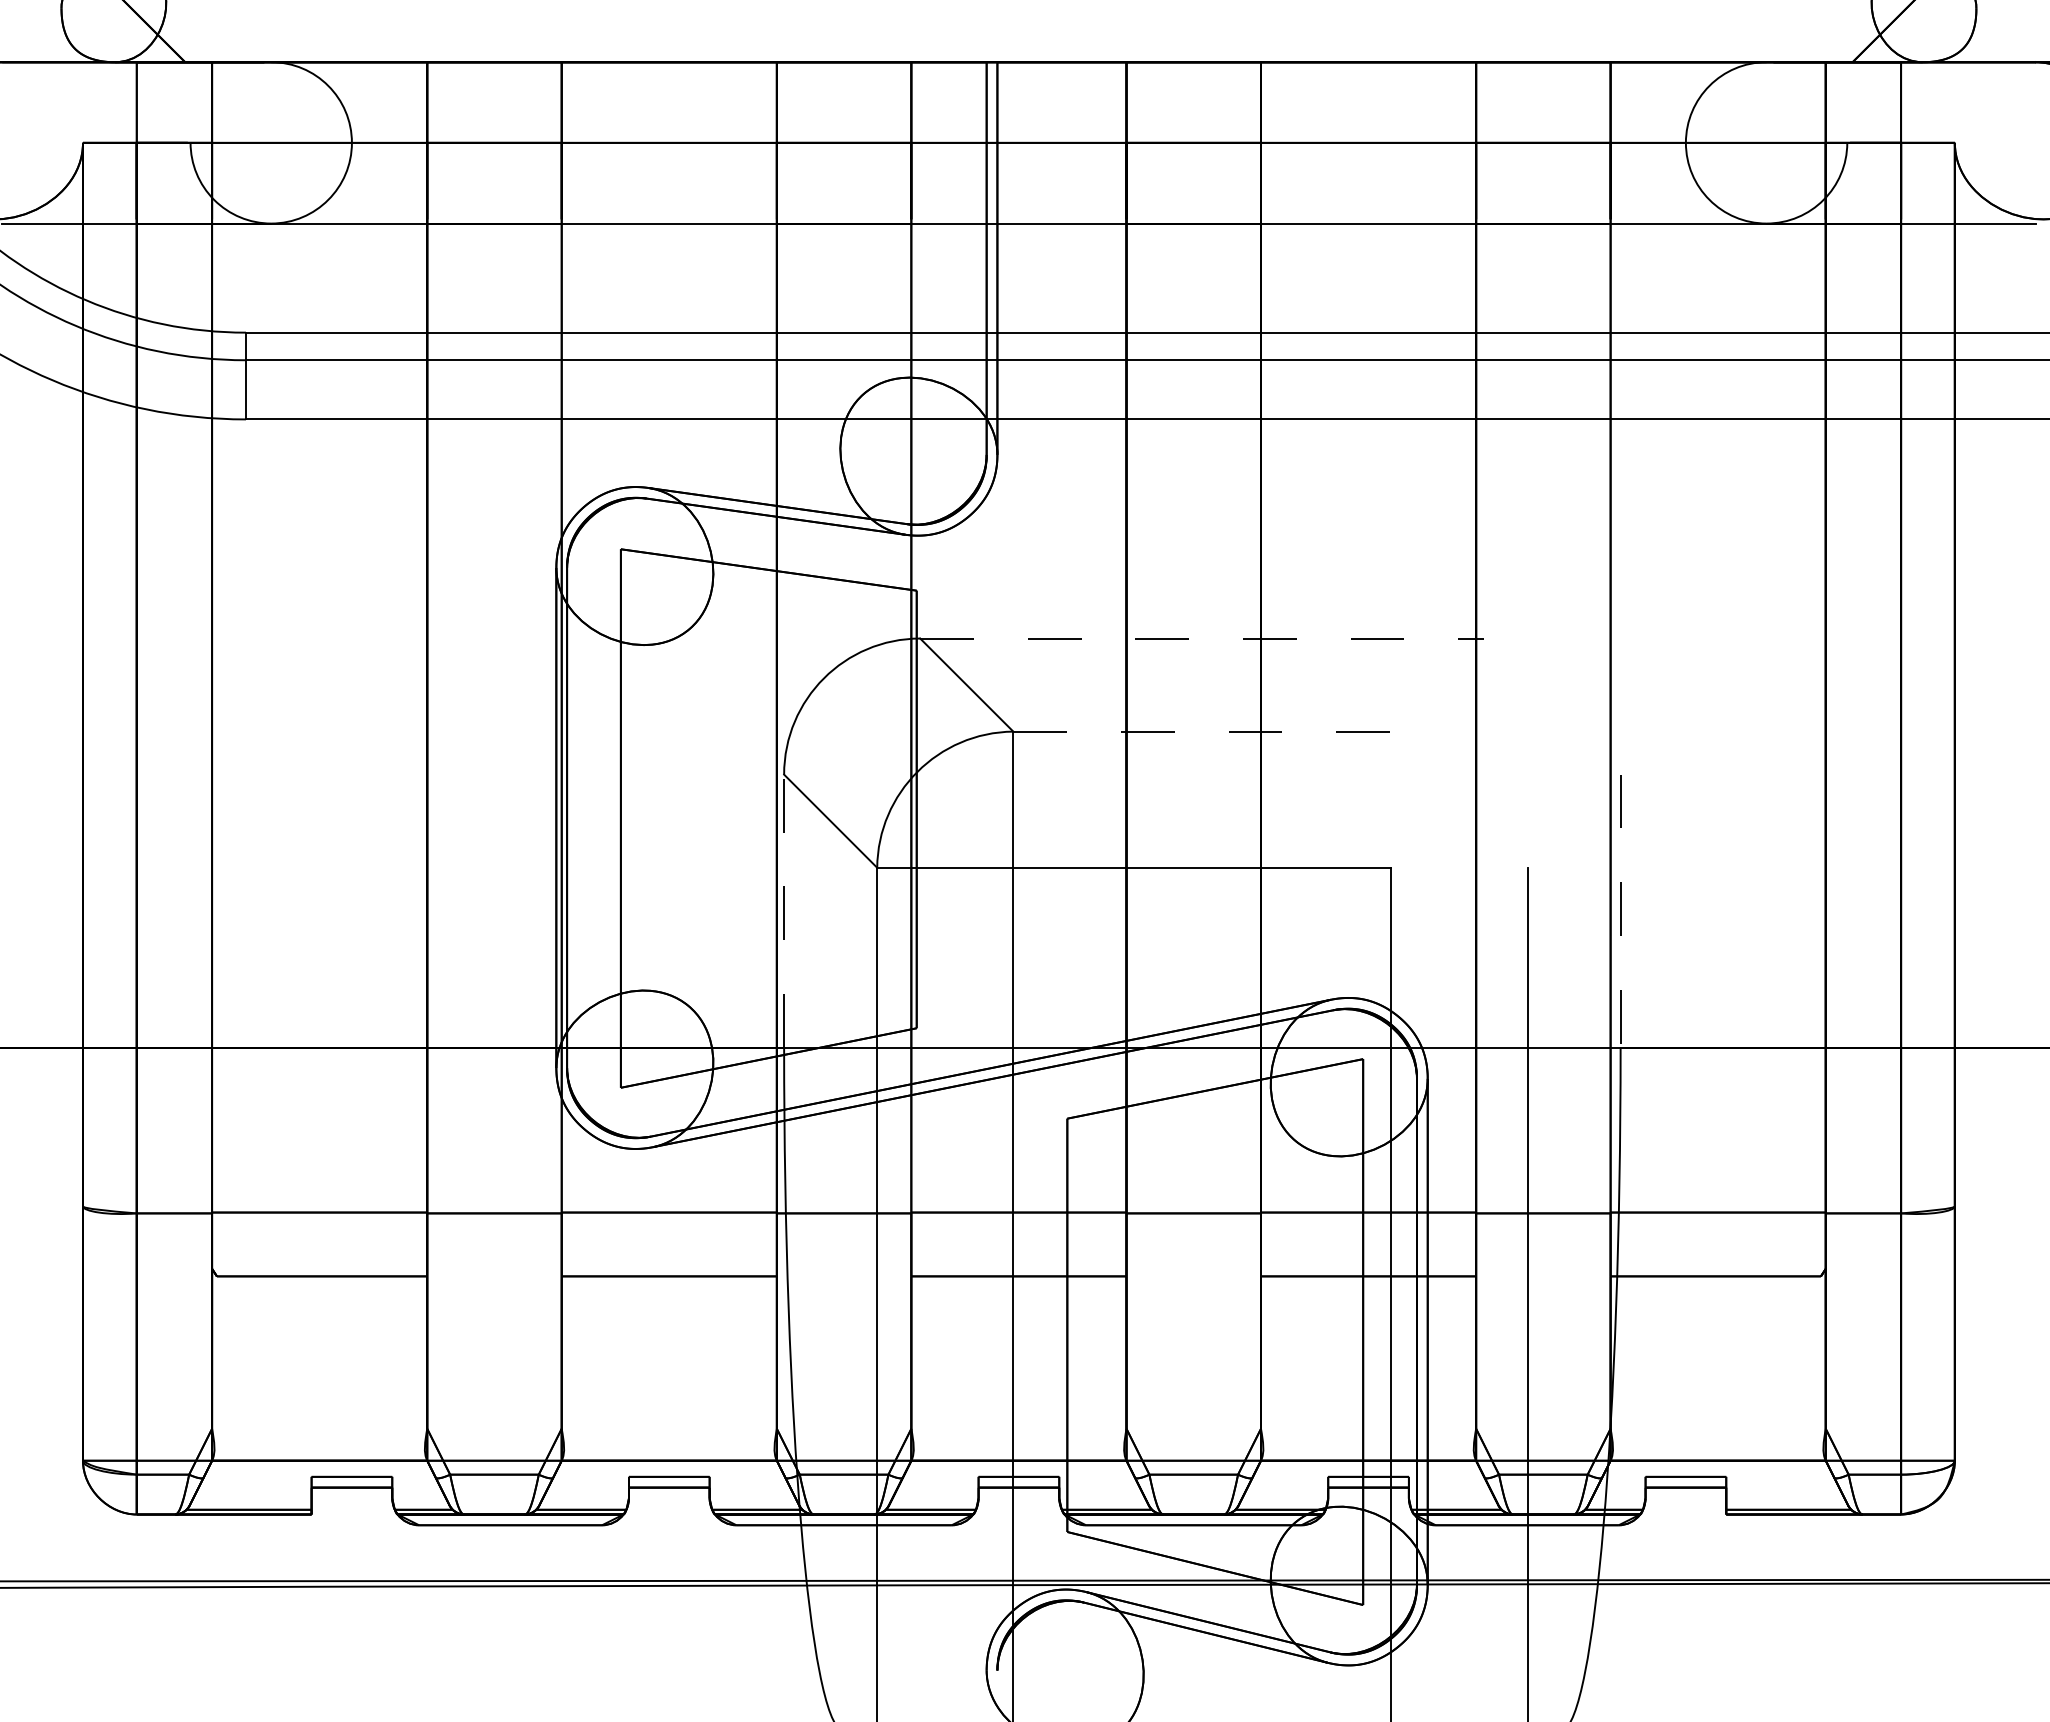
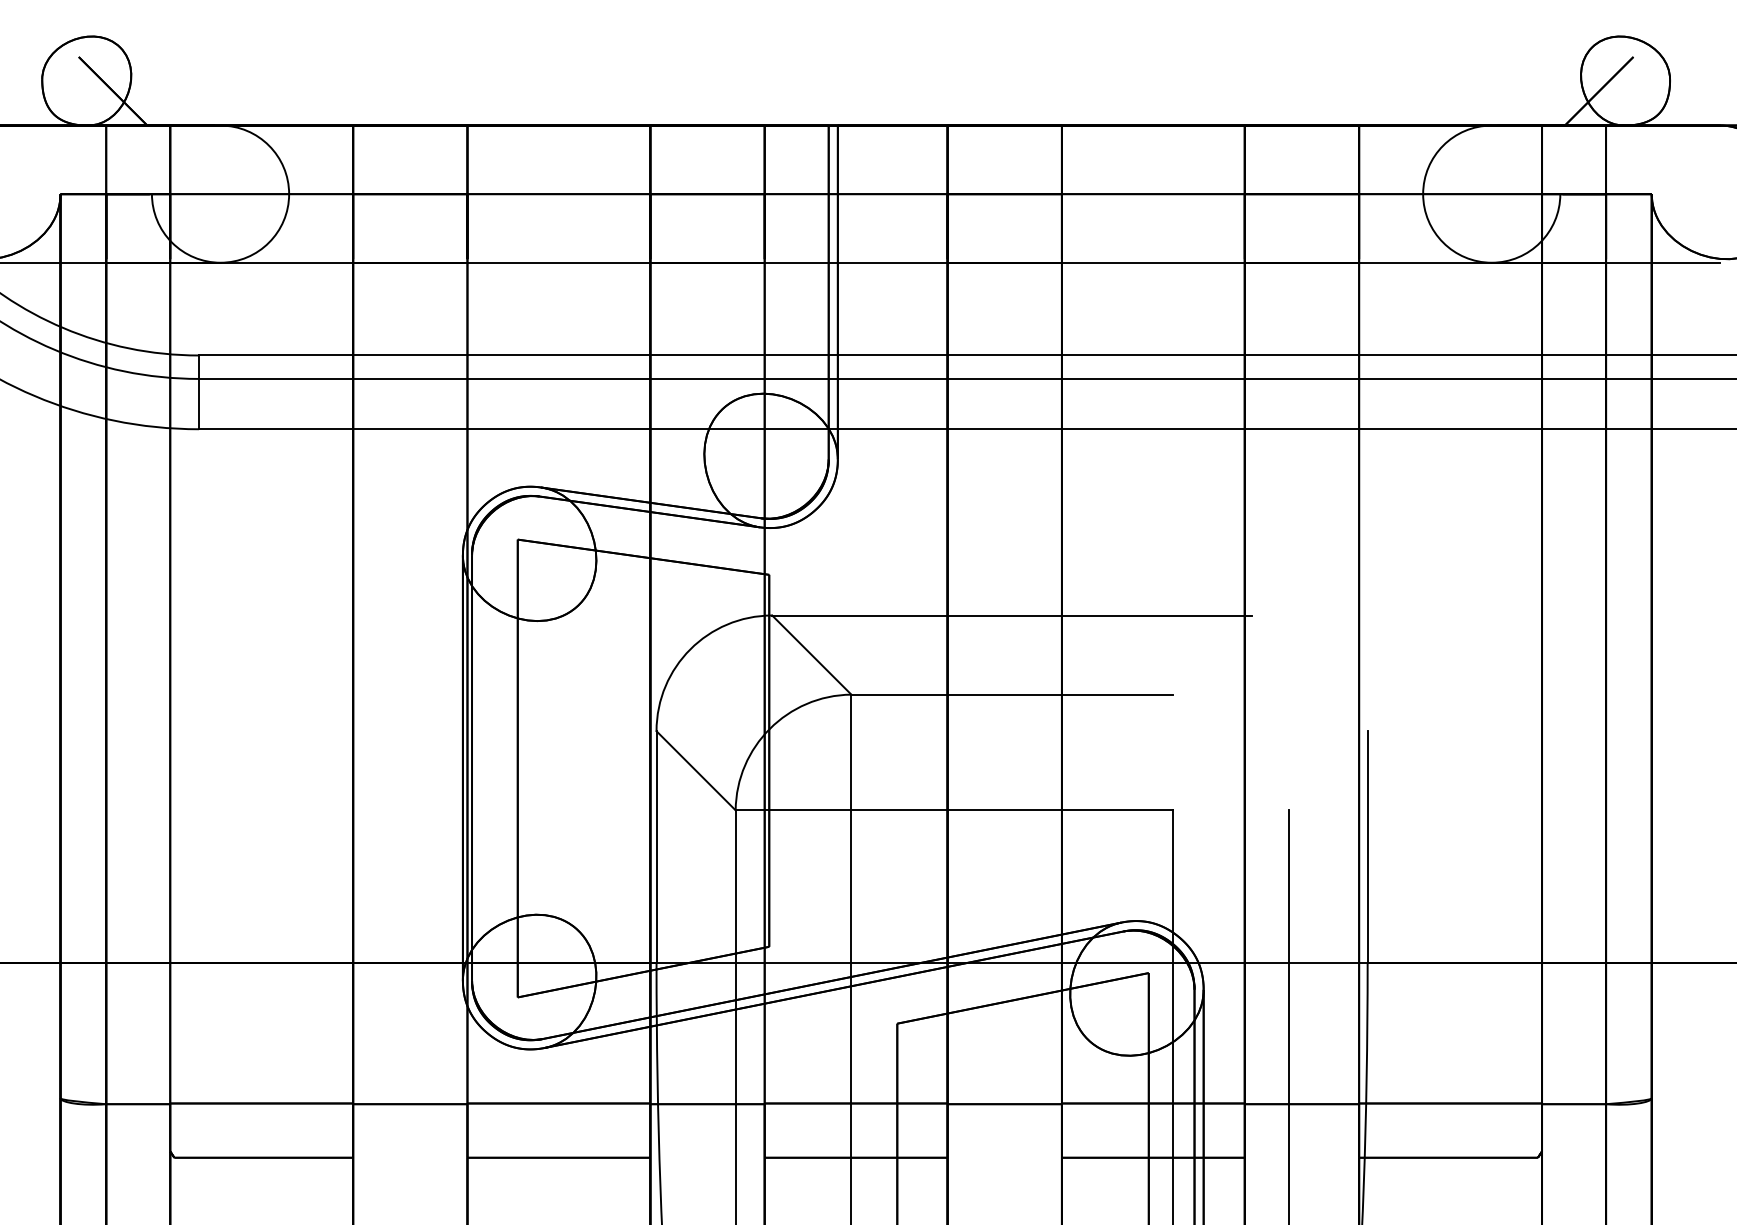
line: (1202, 638) -> (1012, 615), dashed -> solid
line: (1202, 731) -> (1012, 694), dashed -> solid
line: (784, 911) -> (656, 847), dashed -> solid
line: (1620, 911) -> (1367, 847), dashed -> solid

